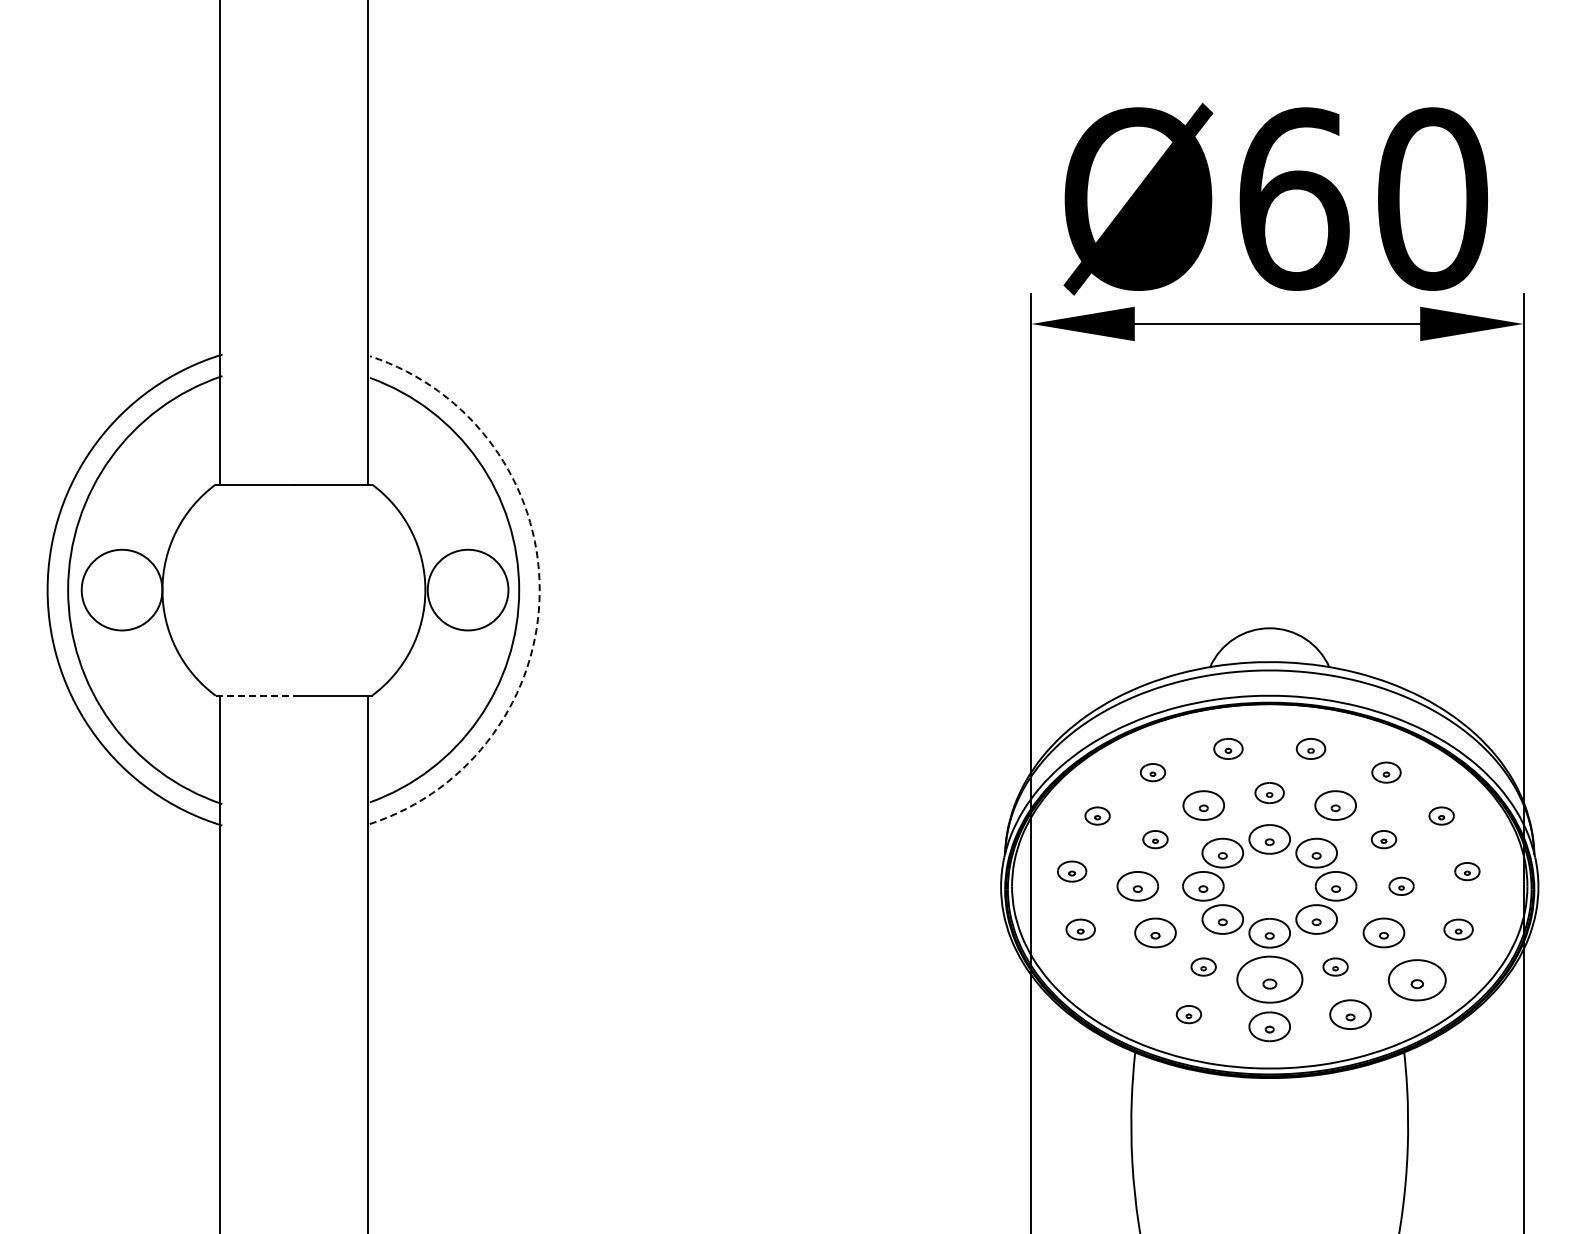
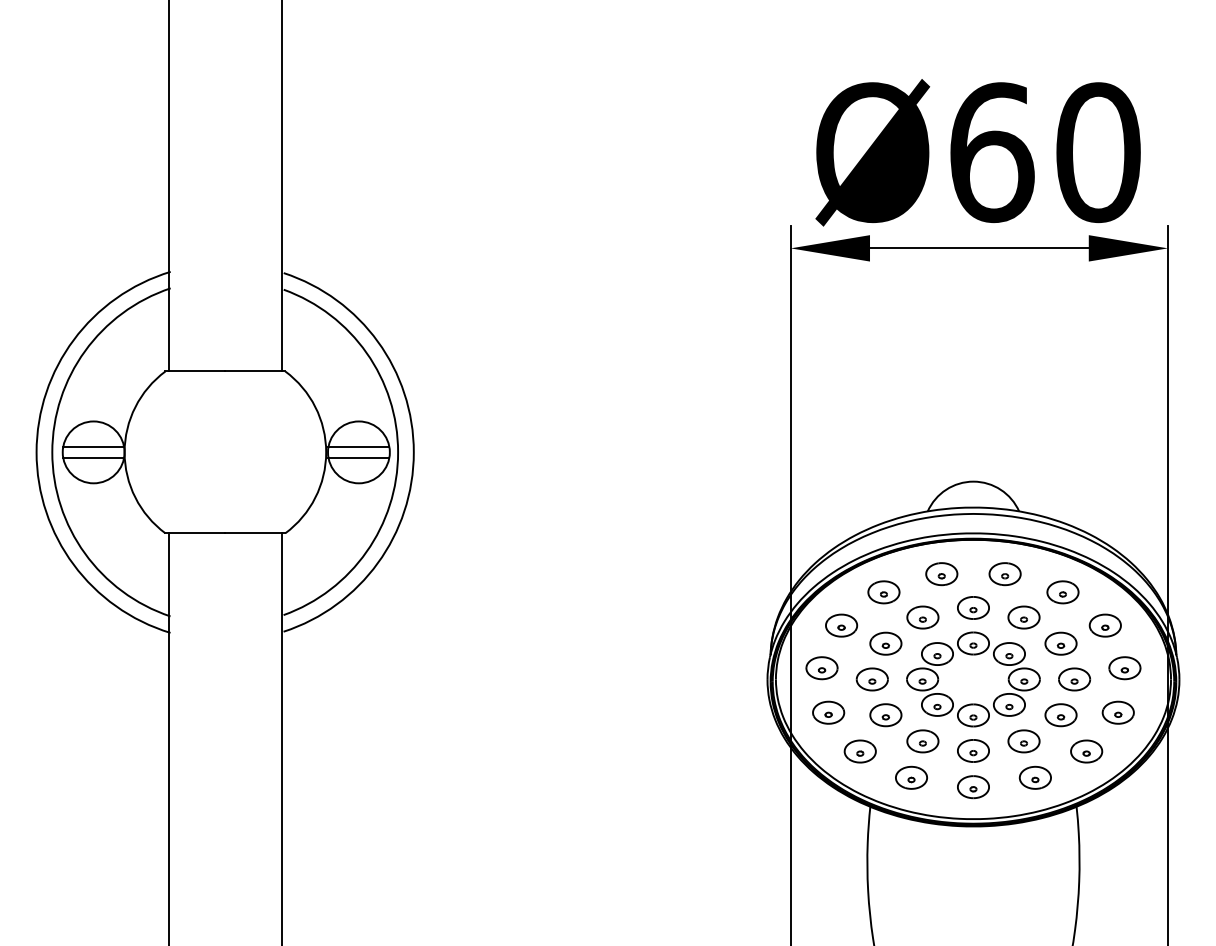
line: (121, 583) -> (93, 447), added
line: (467, 583) -> (358, 447), added
arc: (539, 590) -> (413, 452), dashed -> solid
line: (121, 597) -> (93, 458), added
line: (467, 597) -> (358, 458), added
line: (254, 695) -> (195, 533), dashed -> solid
part: (1228, 748) -> (941, 573), size x1.43
part: (1310, 748) -> (1004, 573), size x1.43
part: (1152, 772) -> (883, 592), size x1.67
part: (1386, 772) -> (1062, 592), size x1.43
part: (1269, 792) -> (973, 607), size x1.43
part: (1097, 815) -> (841, 625), size x1.67
part: (1441, 815) -> (1105, 625), size x1.67
part: (1155, 839) -> (885, 643), size x1.67
part: (1383, 839) -> (1060, 643), size x1.67
part: (1071, 871) -> (821, 668), size x1.43
part: (1467, 871) -> (1125, 668), size x1.67
part: (1401, 886) -> (1074, 679), size x1.67
part: (1080, 929) -> (828, 712), size x1.43
part: (1458, 929) -> (1118, 712), size x1.43
part: (1203, 966) -> (922, 740), size x1.67
part: (1335, 966) -> (1023, 740), size x1.67
part: (1269, 979) -> (973, 750), size x0.62
part: (1121, 980) -> (859, 751), added
part: (1417, 980) -> (1086, 751), size x0.71
part: (1188, 1014) -> (911, 777), size x1.67

